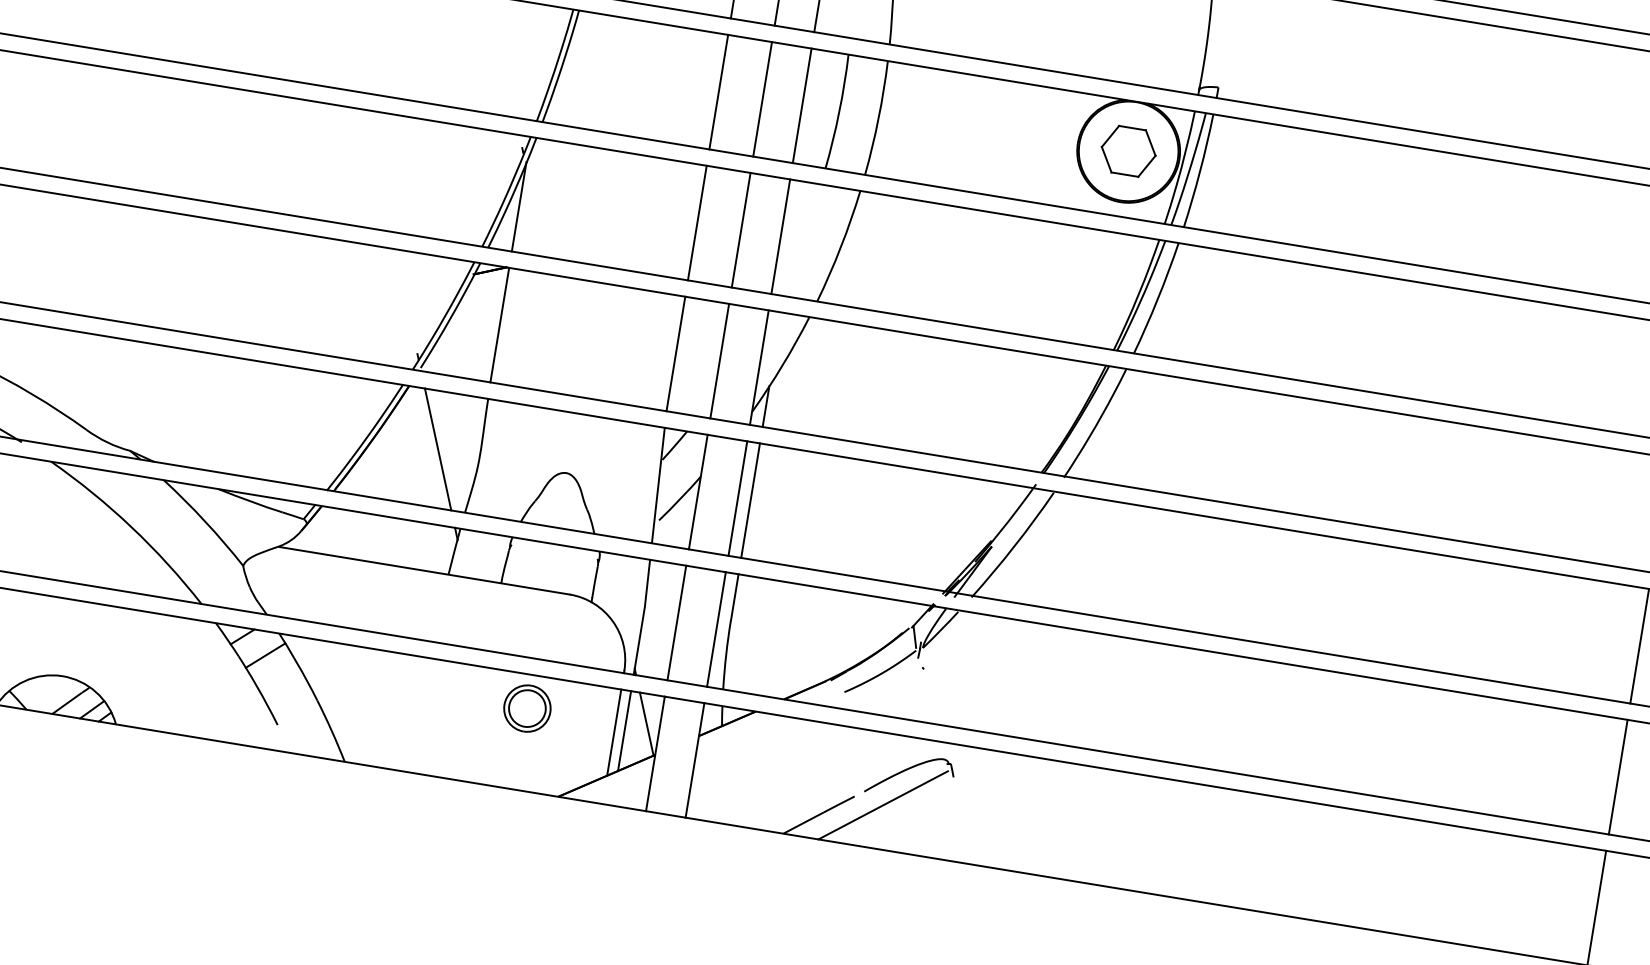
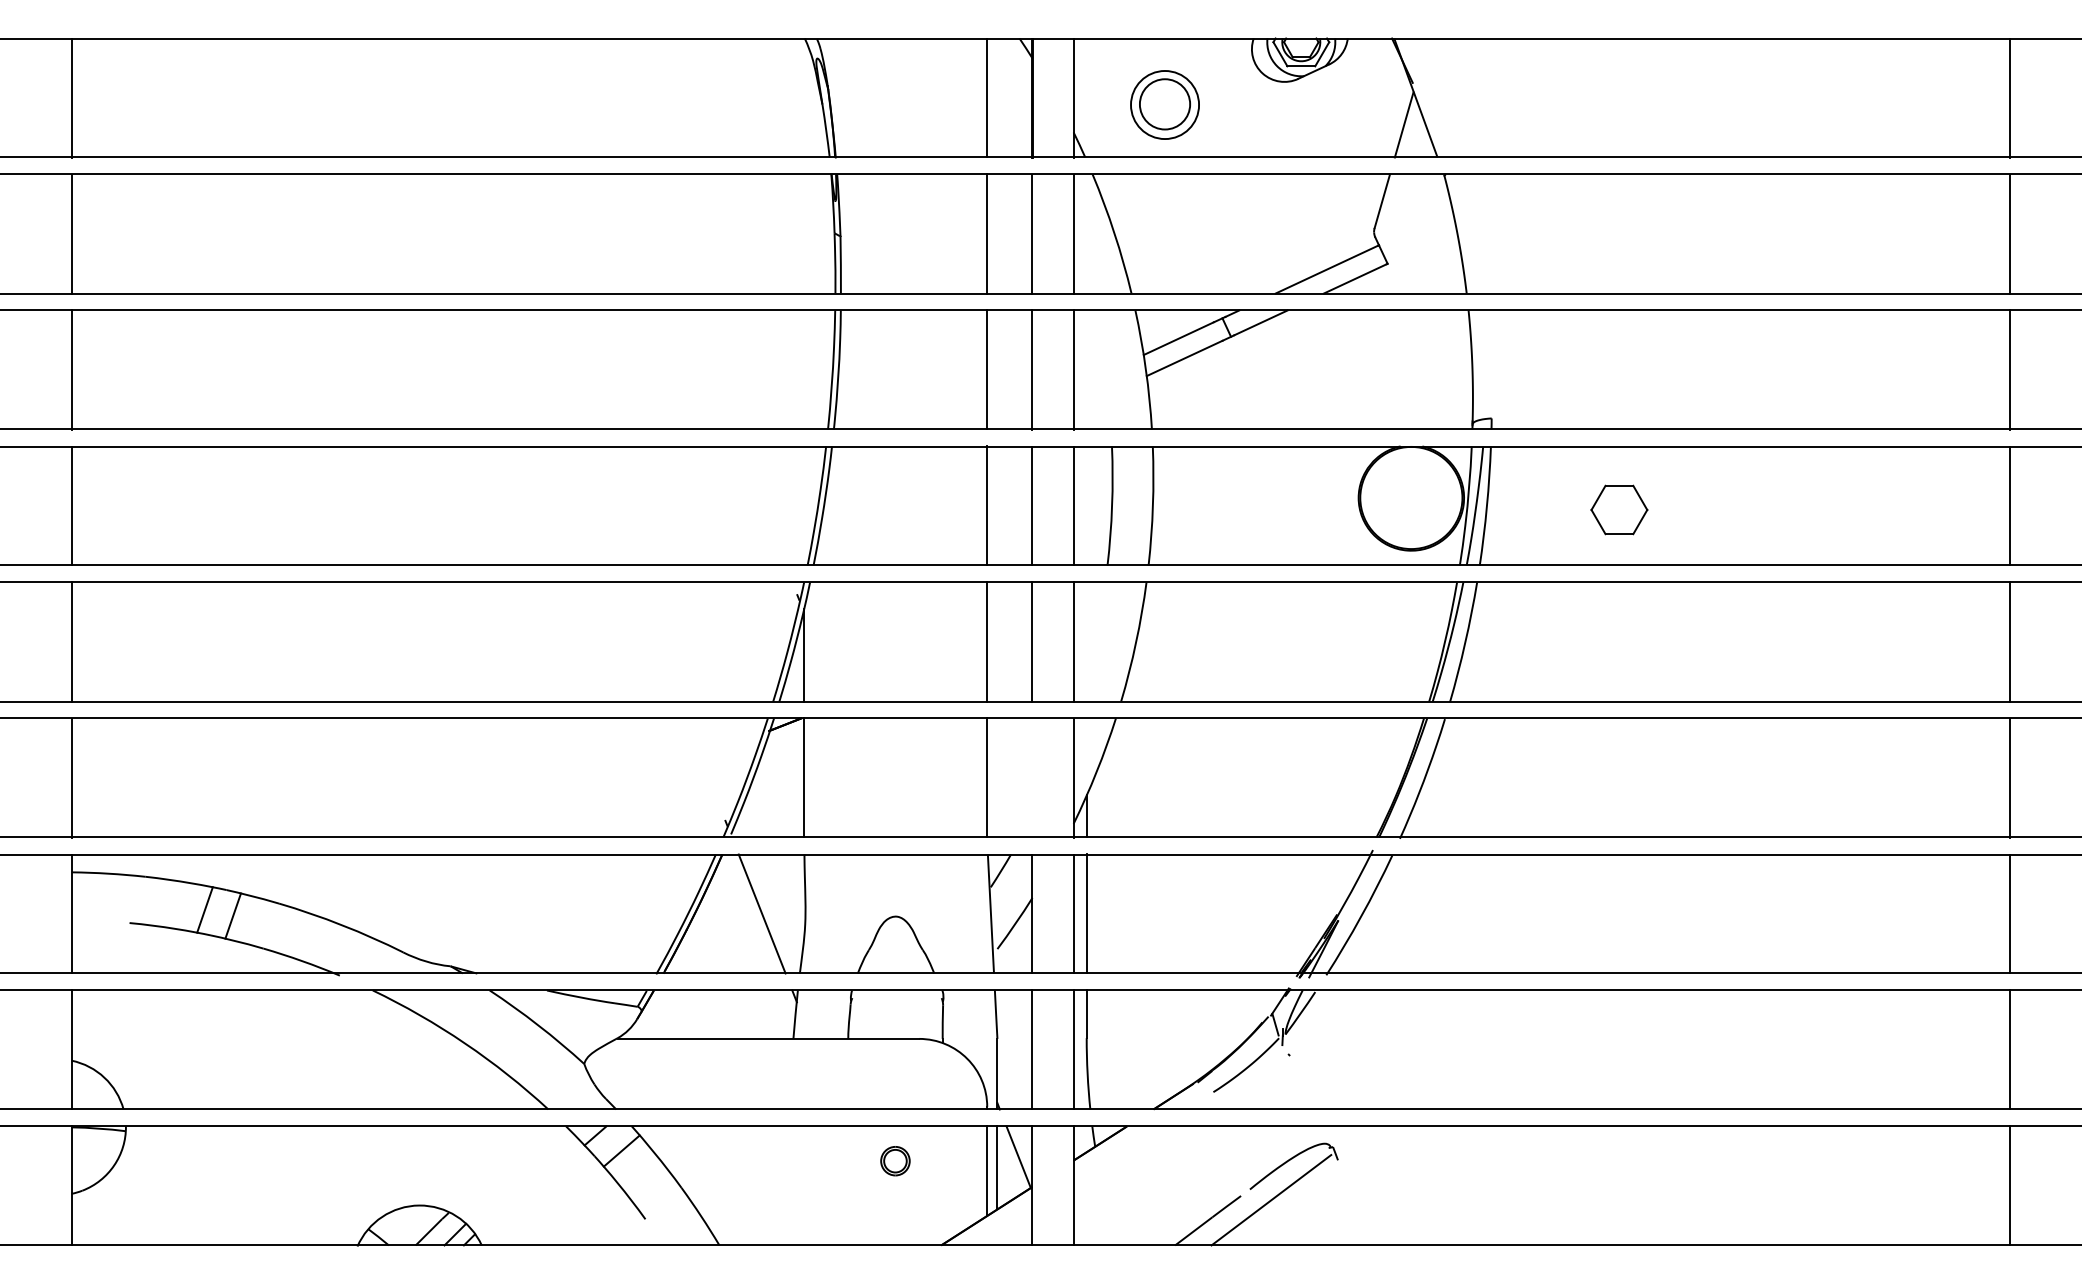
part: (1128, 150) -> (1619, 509), moved
line: (719, 360) -> (1032, 777), removed
part: (527, 707) -> (895, 1160), size x0.6

